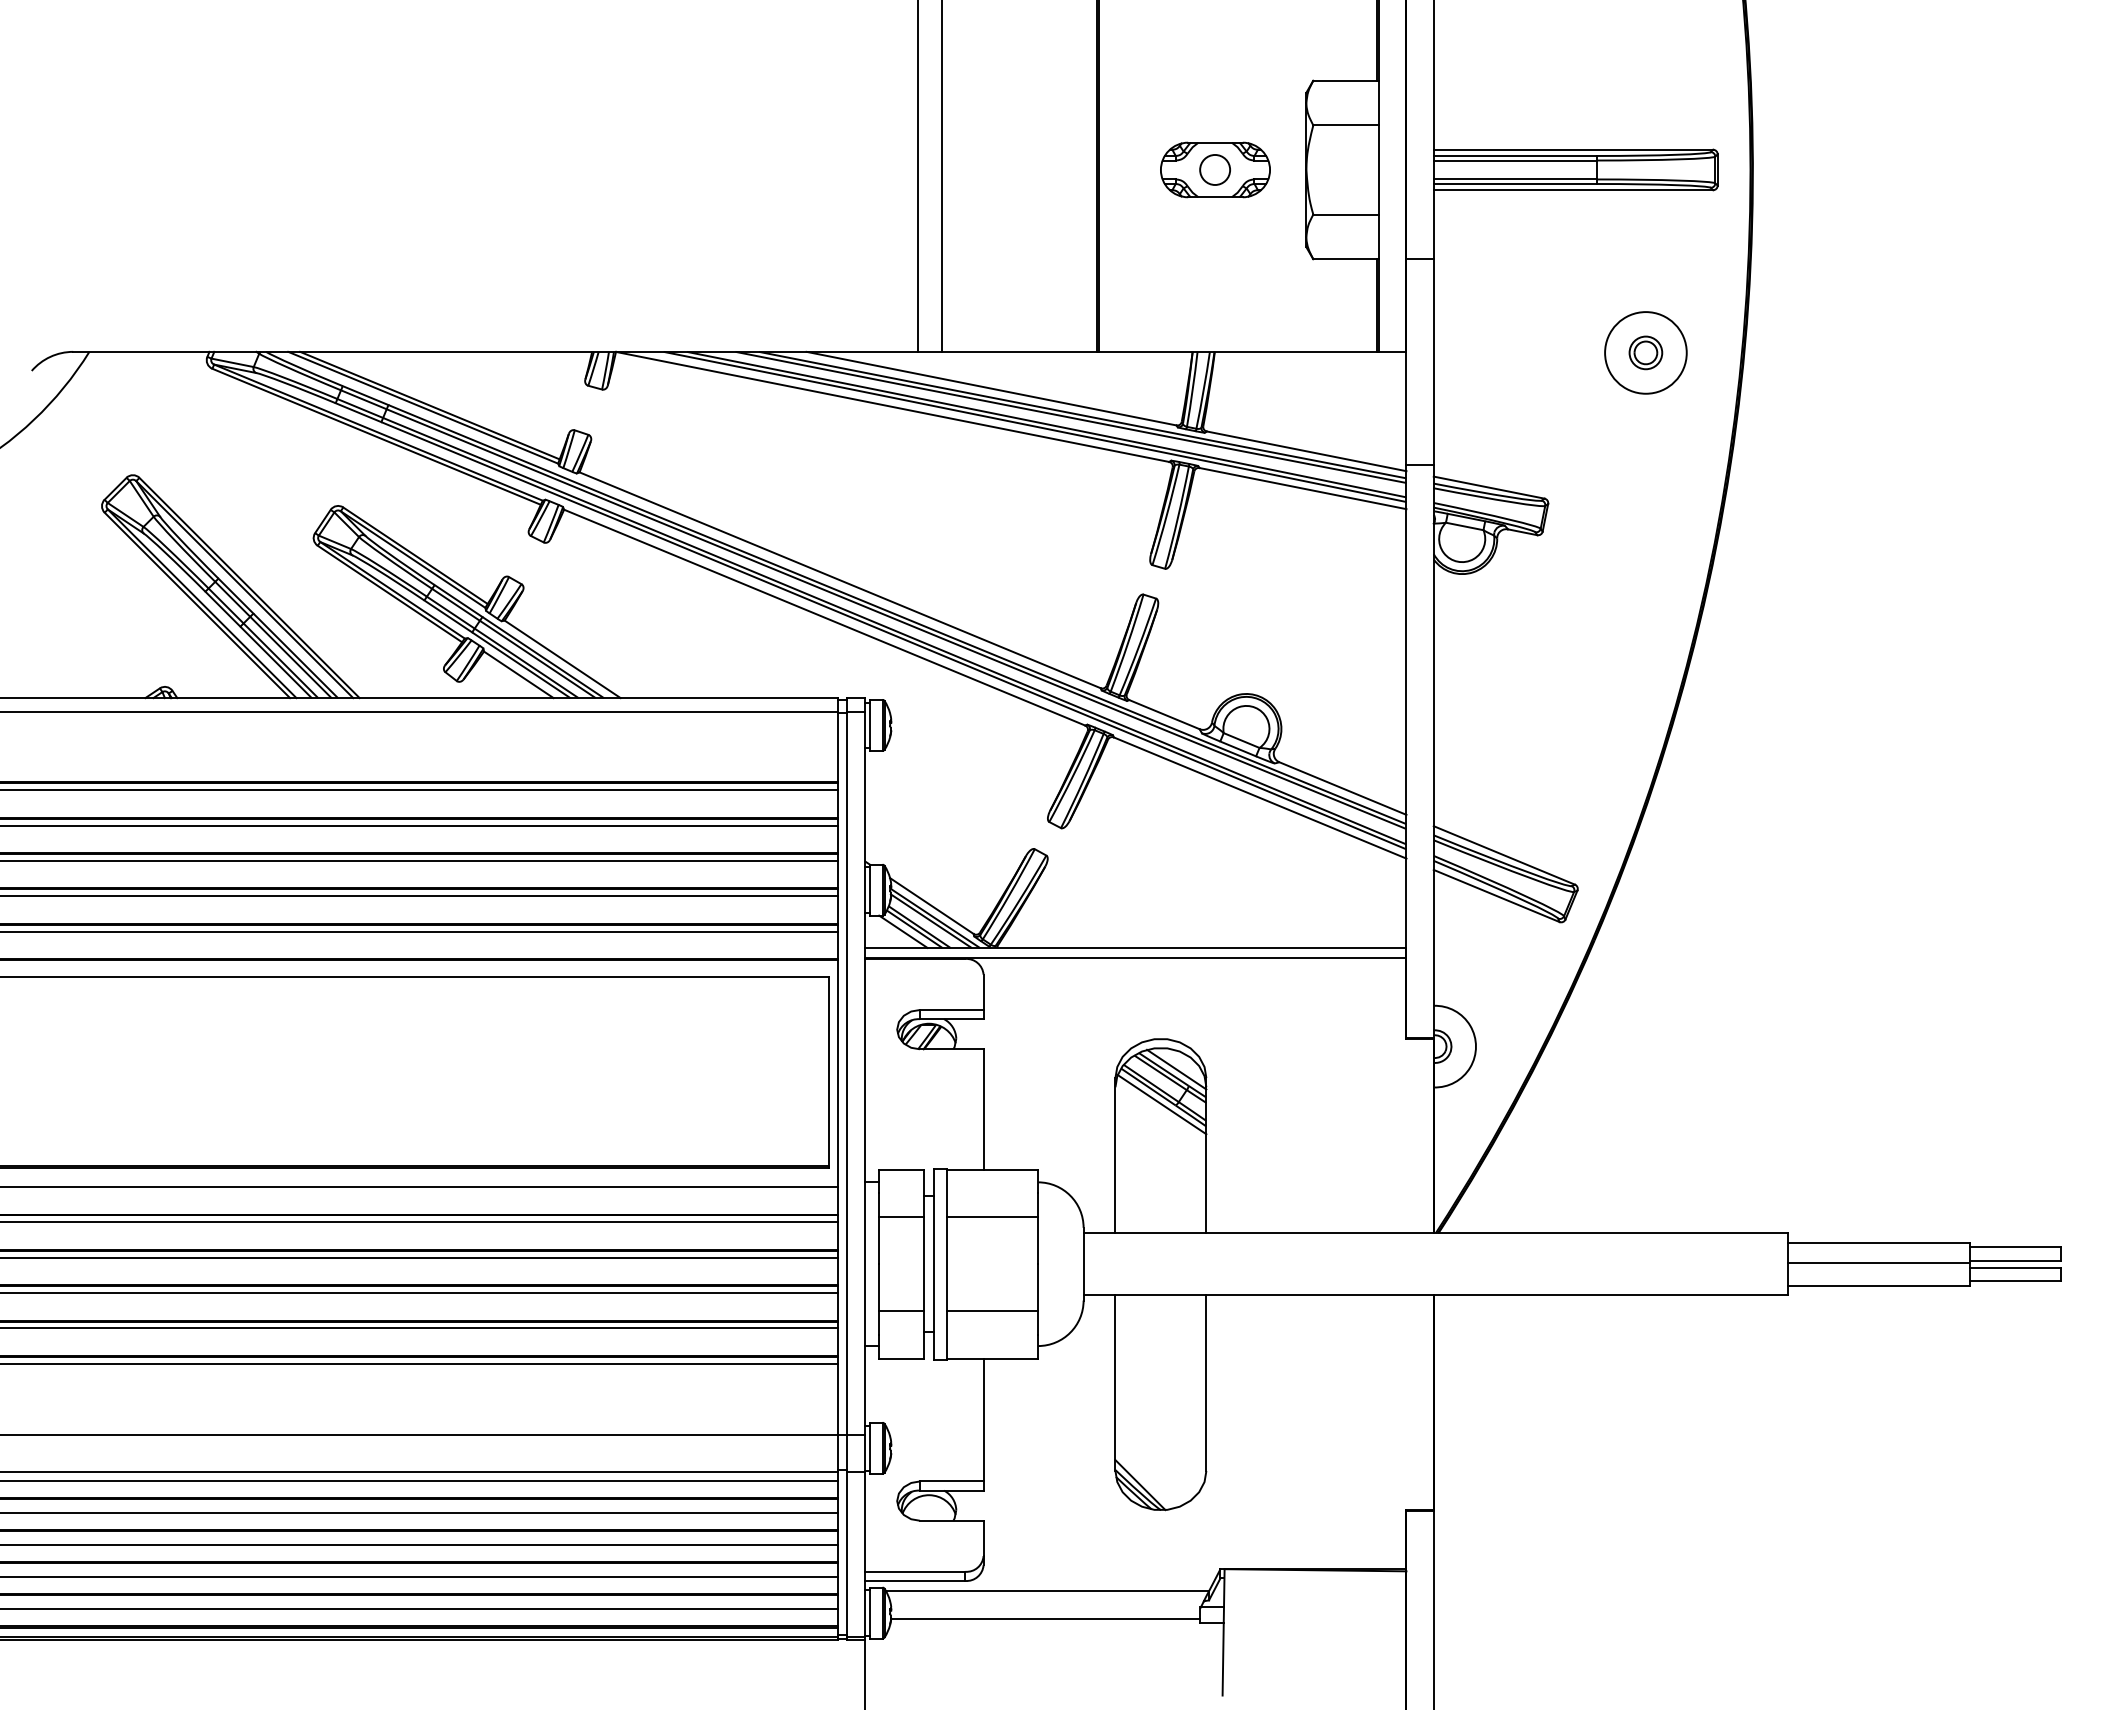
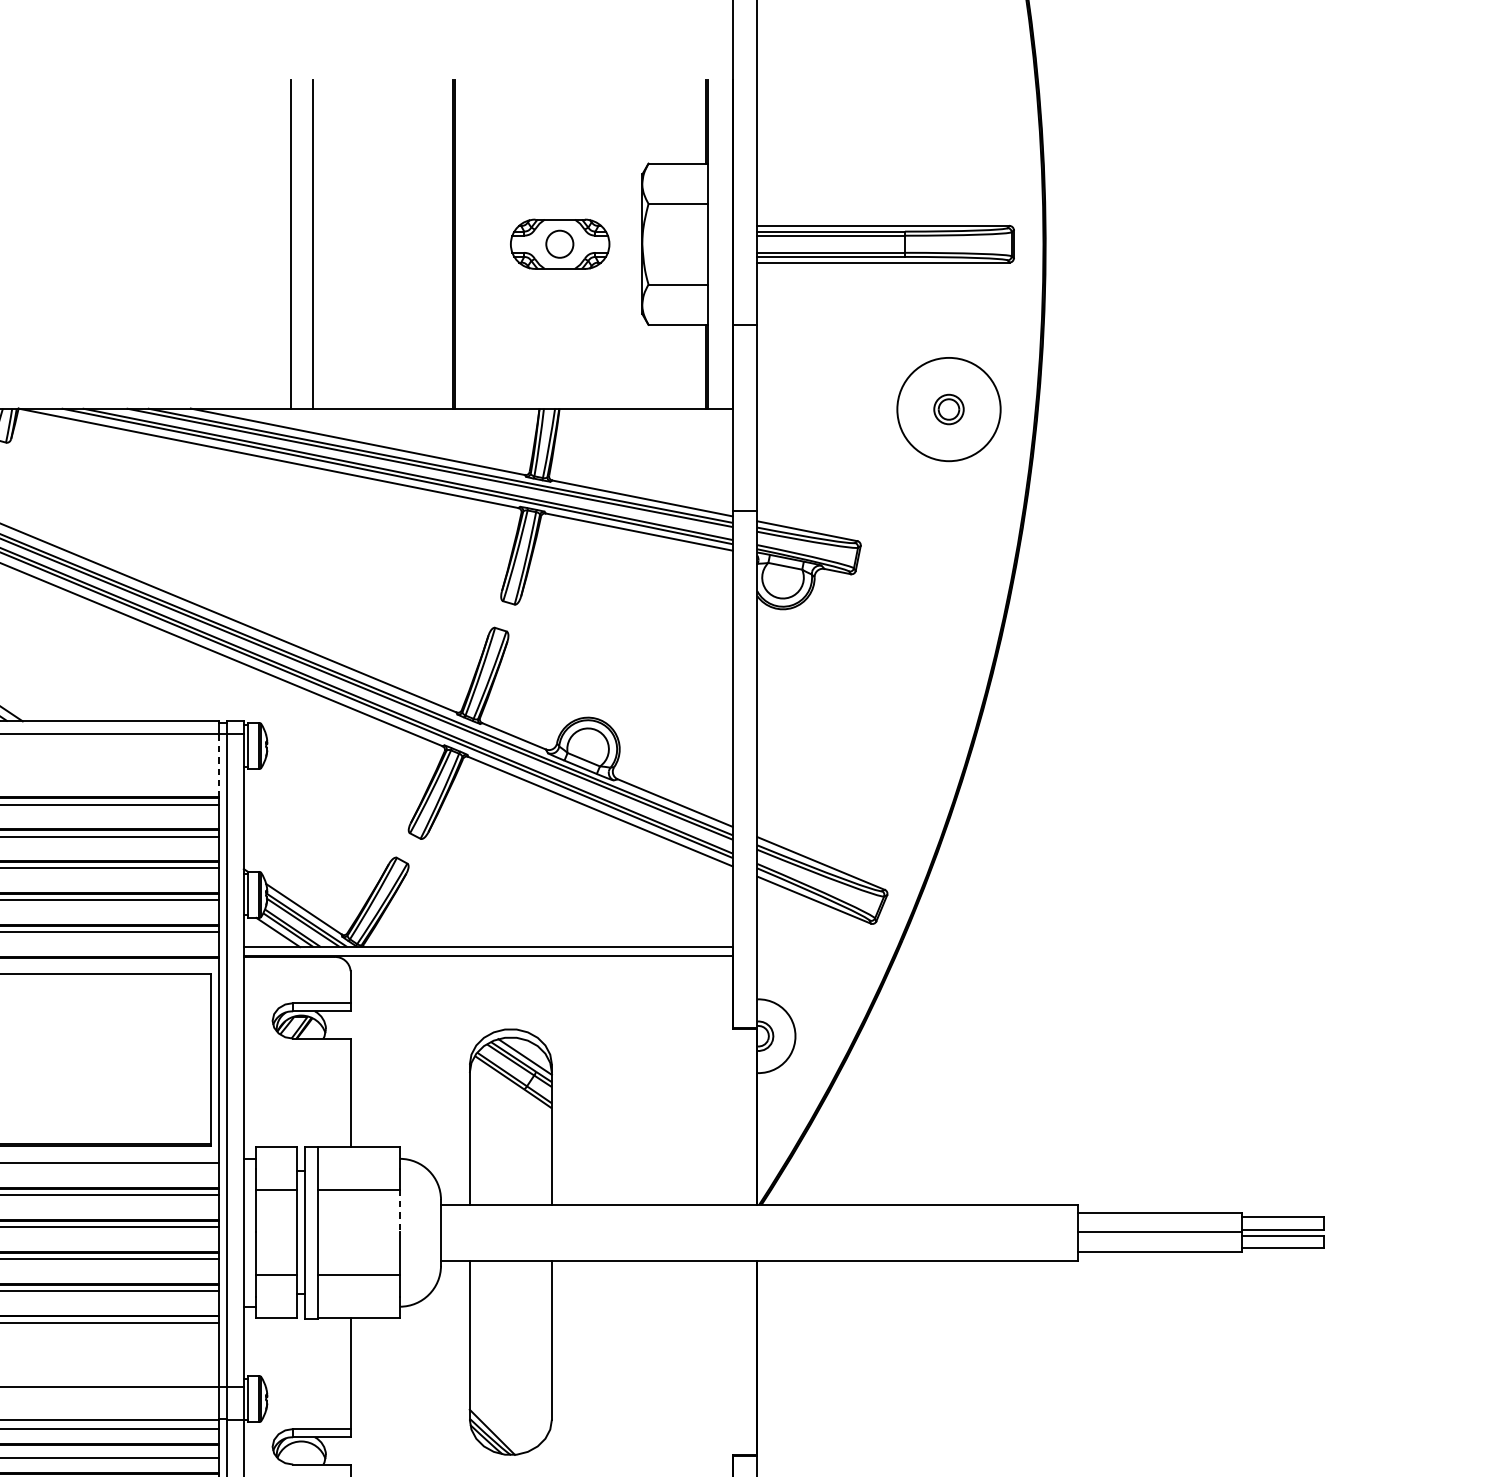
circle: (1645, 352) -> (948, 409), size x1.4
line: (838, 746) -> (219, 765), solid -> dashed
line: (1161, 1104) -> (511, 1088), removed
line: (1038, 1240) -> (400, 1211), solid -> dashed

